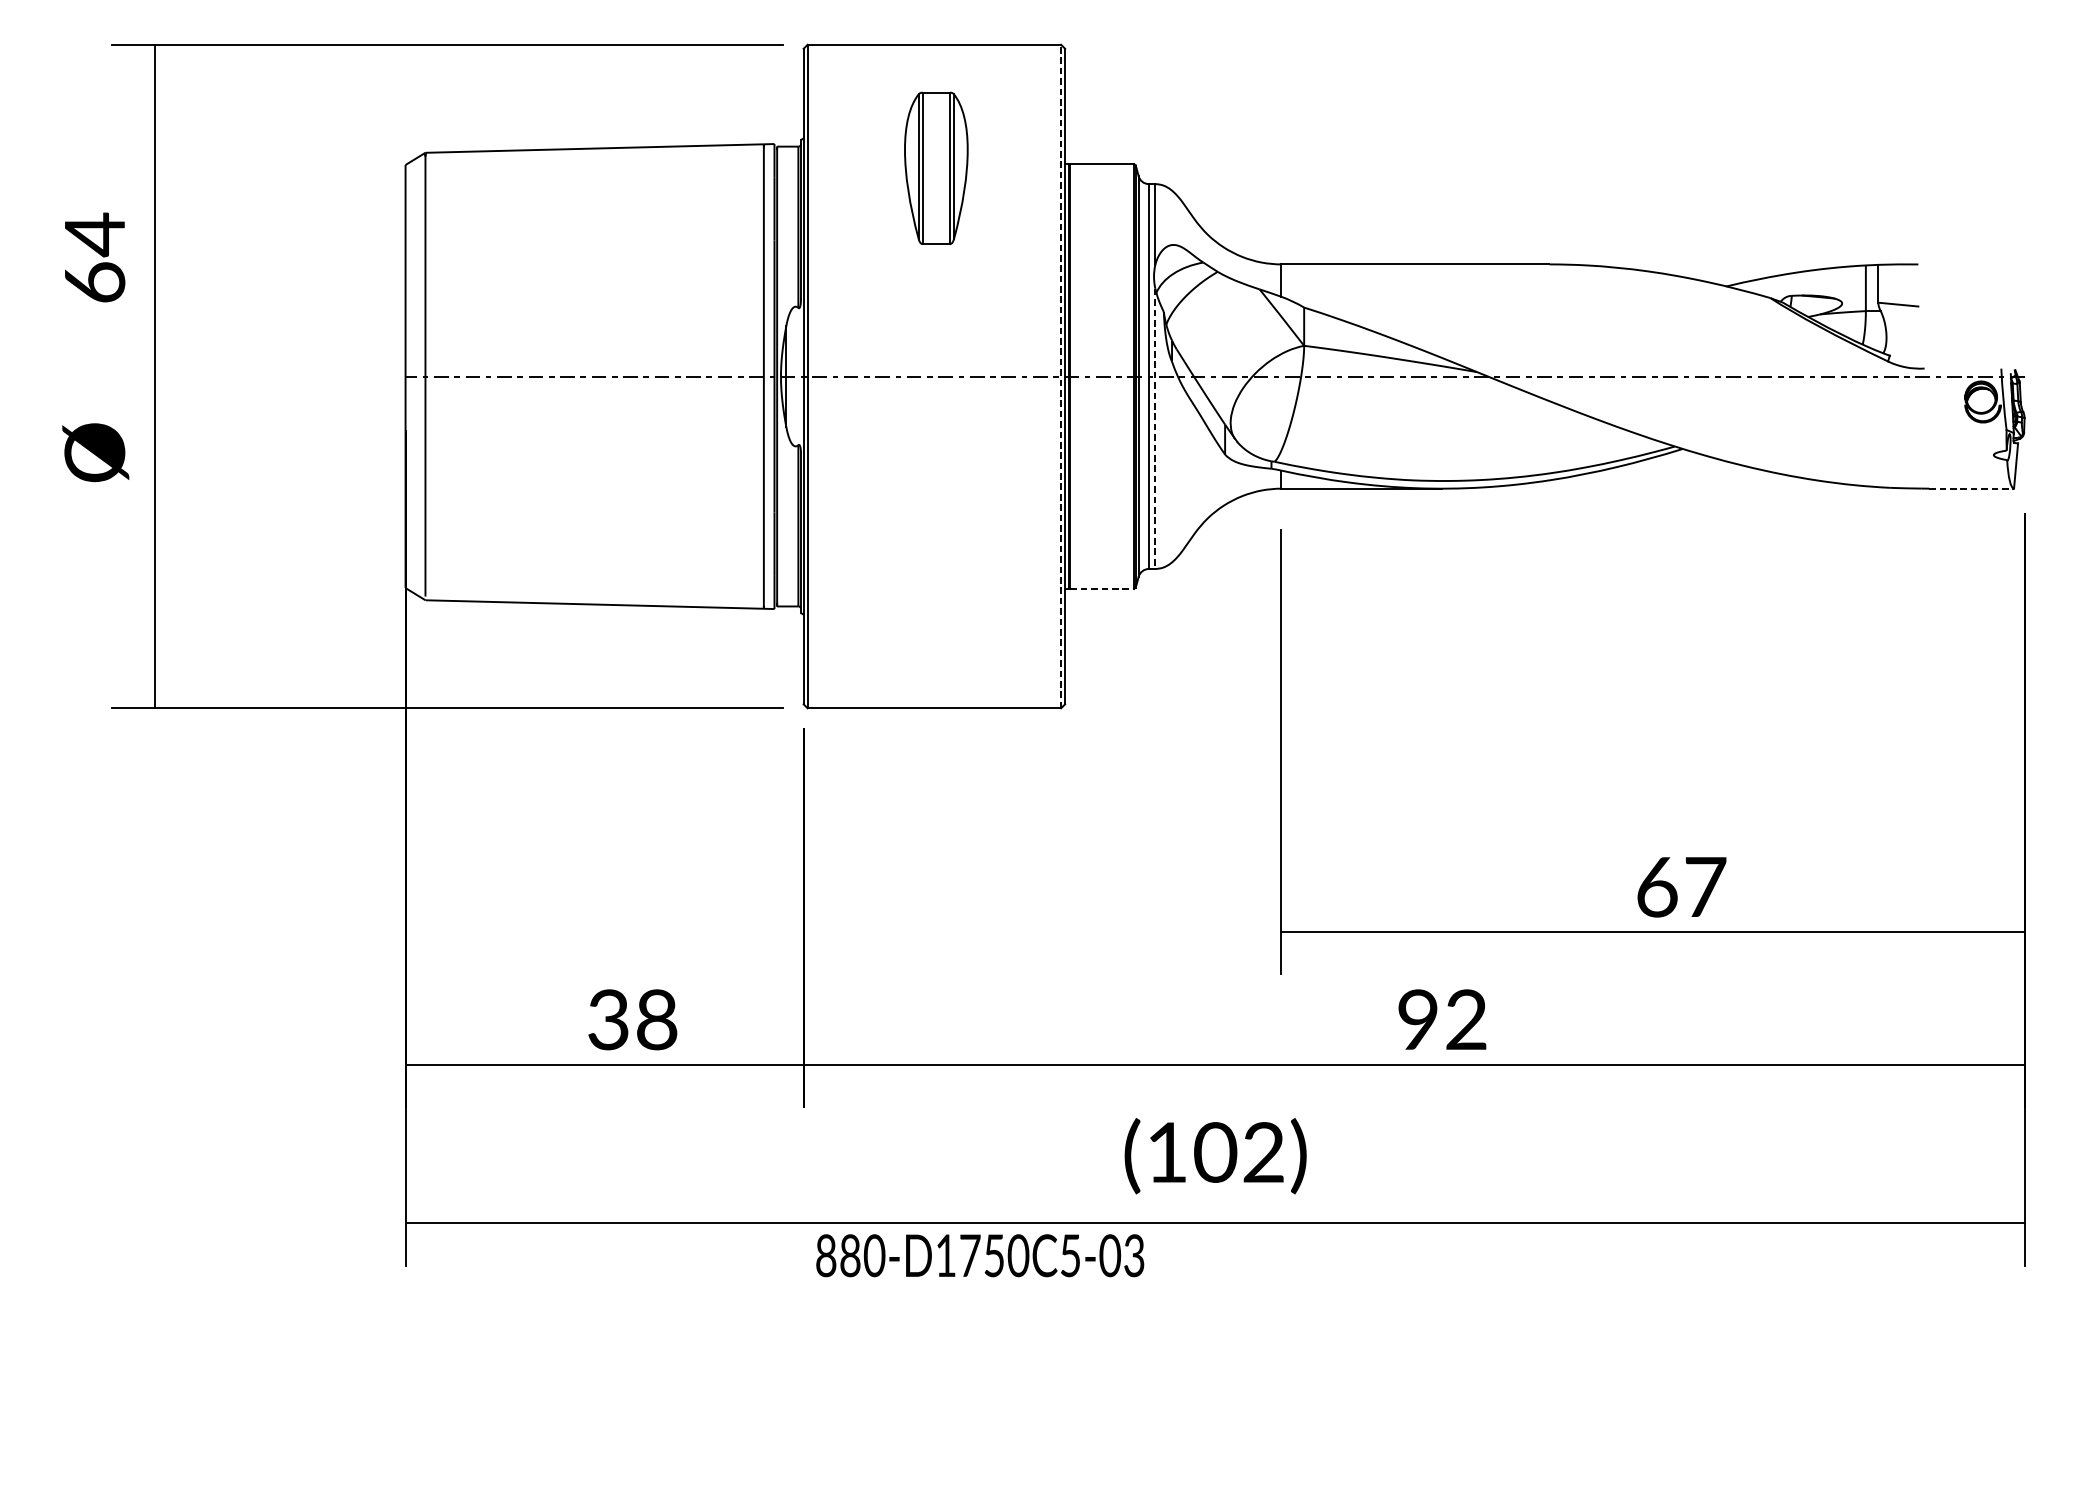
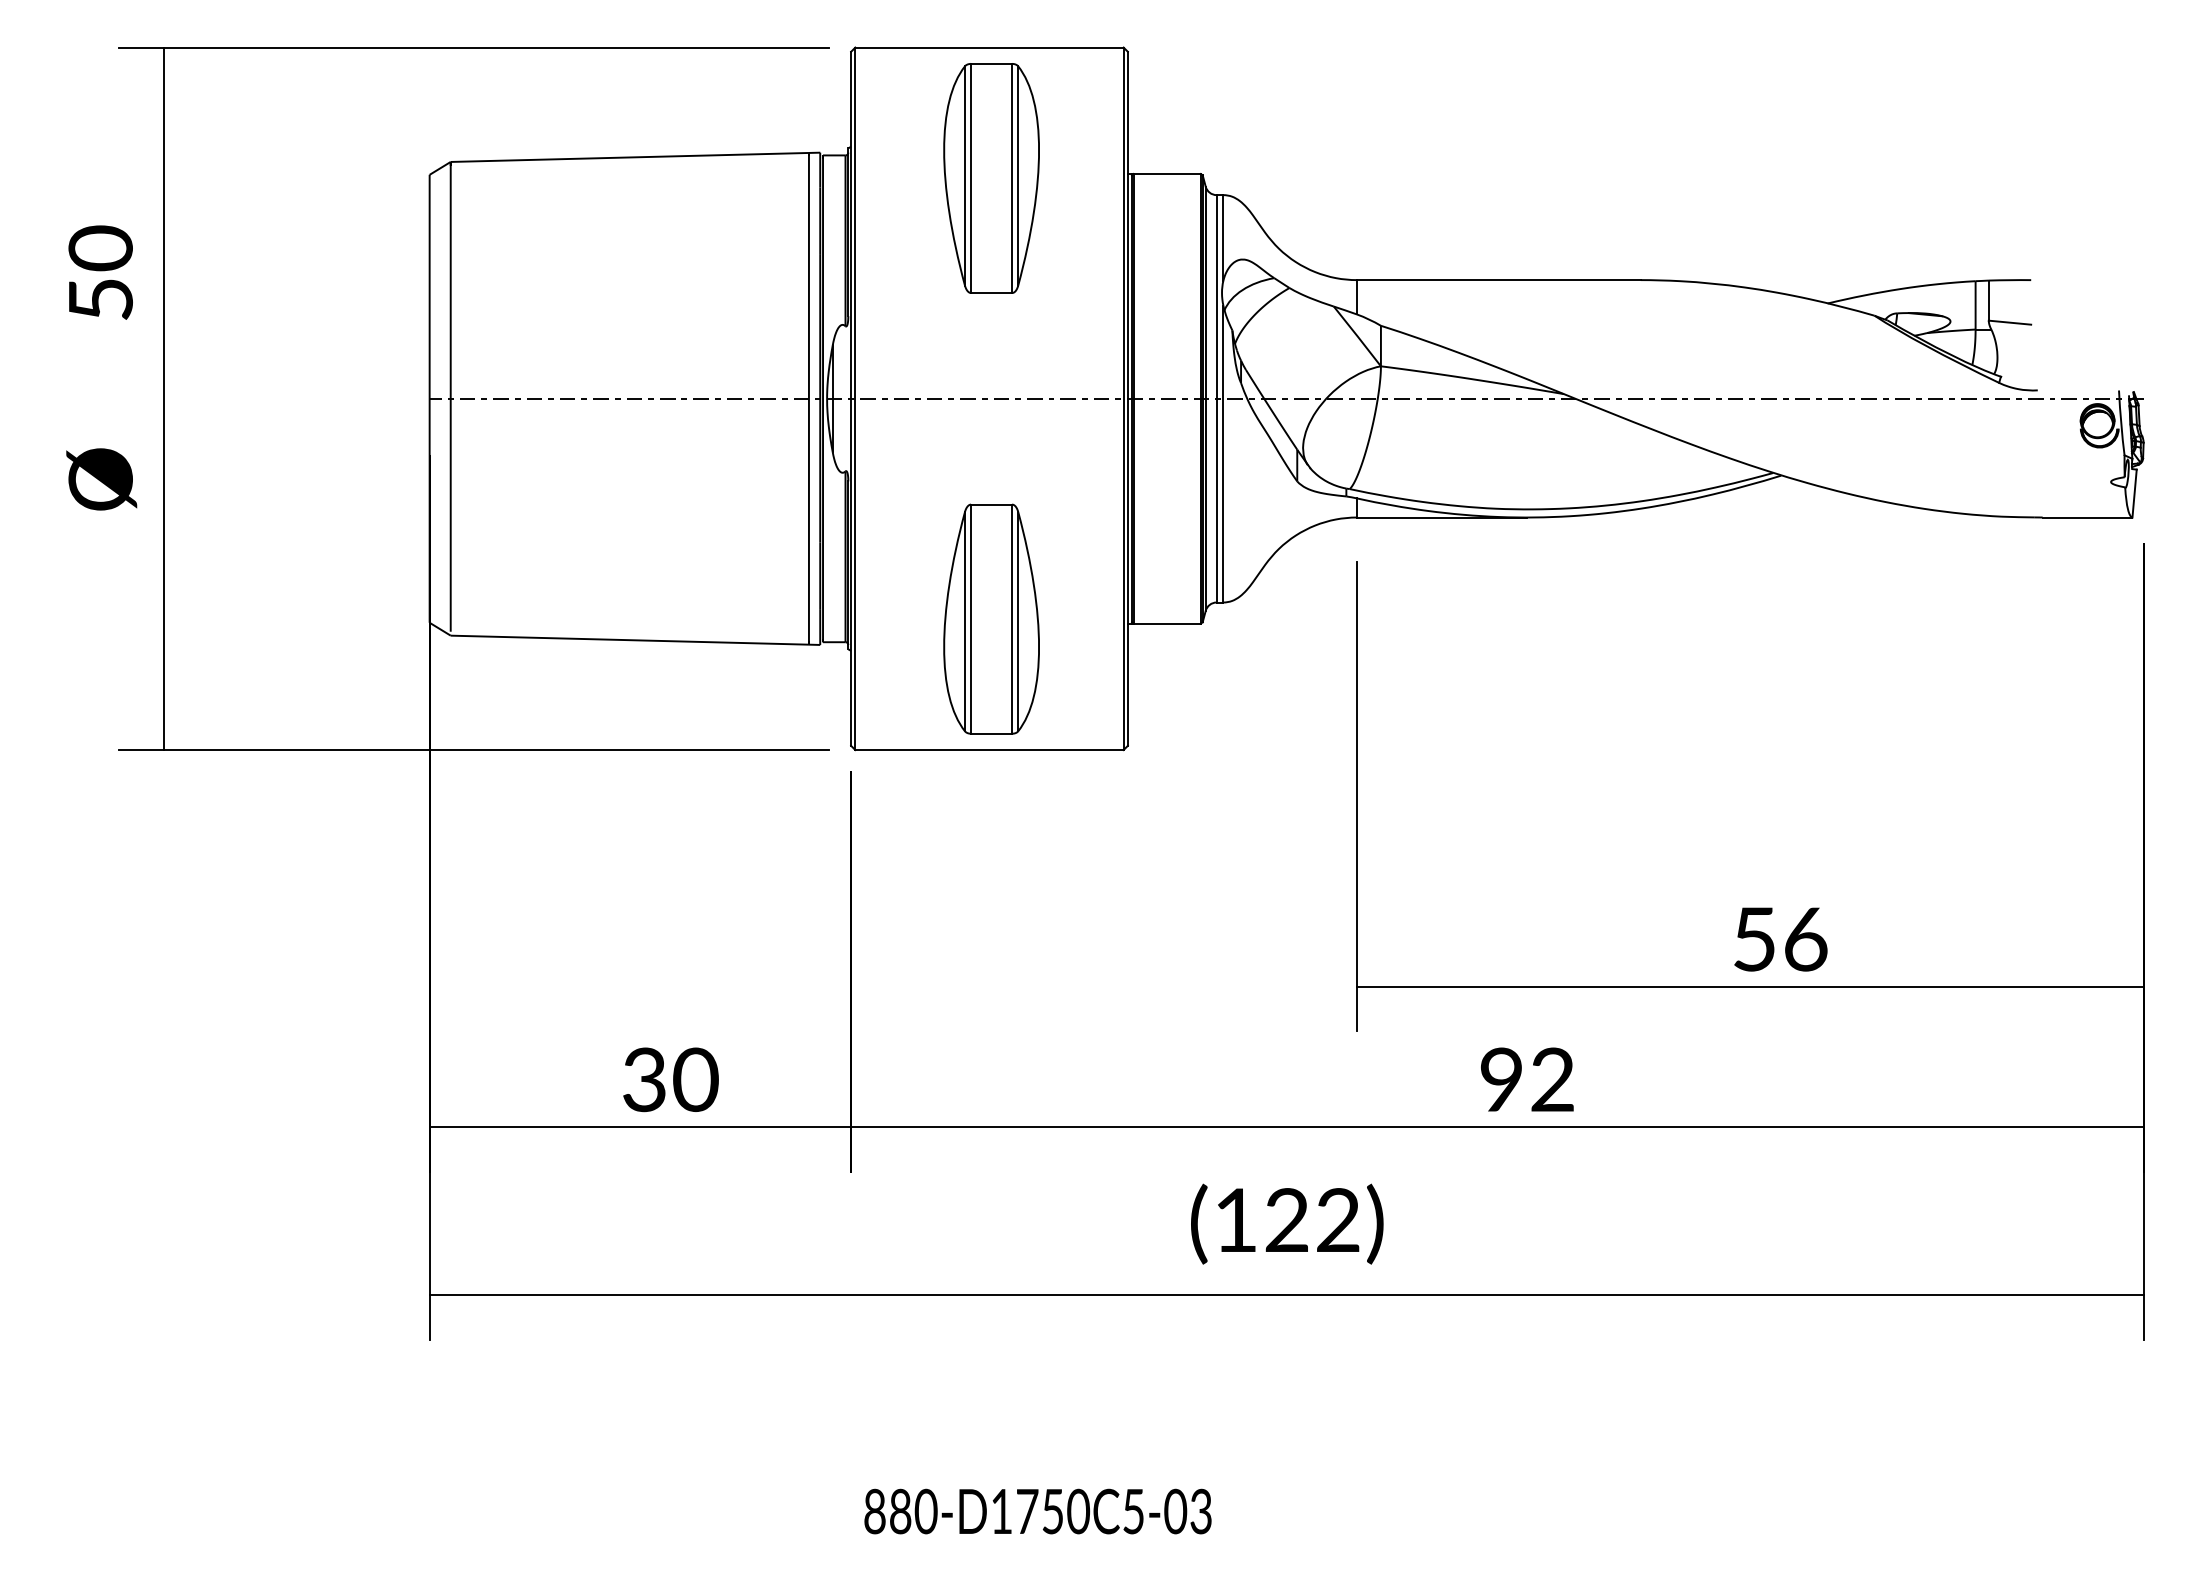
part: (936, 168) -> (991, 178), size x1.43
text: (94, 257) -> (100, 272), 64 -> 50
line: (1060, 376) -> (1123, 398), dashed -> solid
line: (1155, 429) -> (1223, 454), dashed -> solid
line: (1971, 488) -> (2087, 517), dashed -> solid
part: (936, 584) -> (991, 618), added
line: (1102, 588) -> (1167, 623), dashed -> solid
text: (1681, 887) -> (1780, 939), 67 -> 56
text: (656, 1019) -> (695, 1079), 38 -> 30
text: (1215, 1152) -> (1287, 1220), (102) -> (122)
text: (979, 1255) -> (1037, 1511), moved

